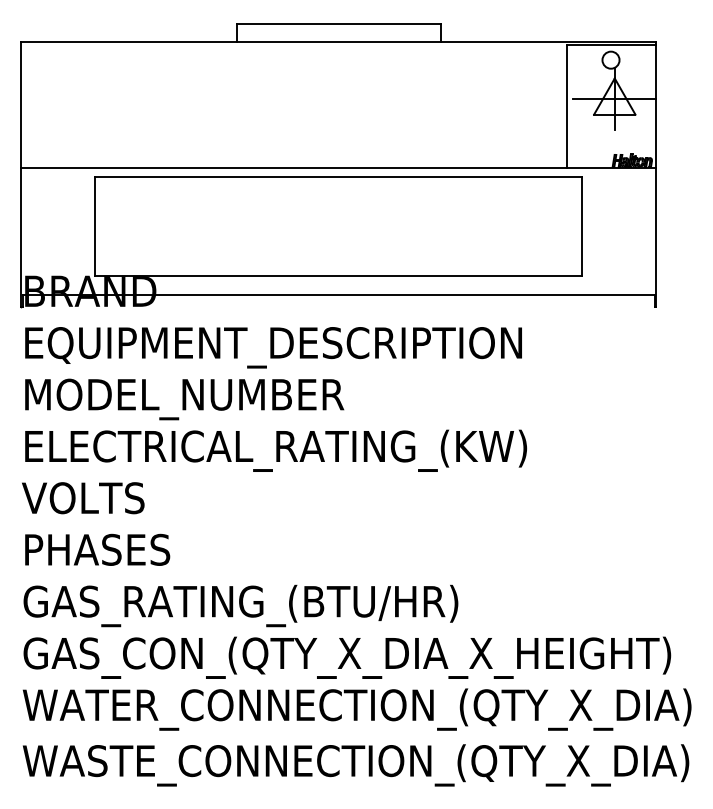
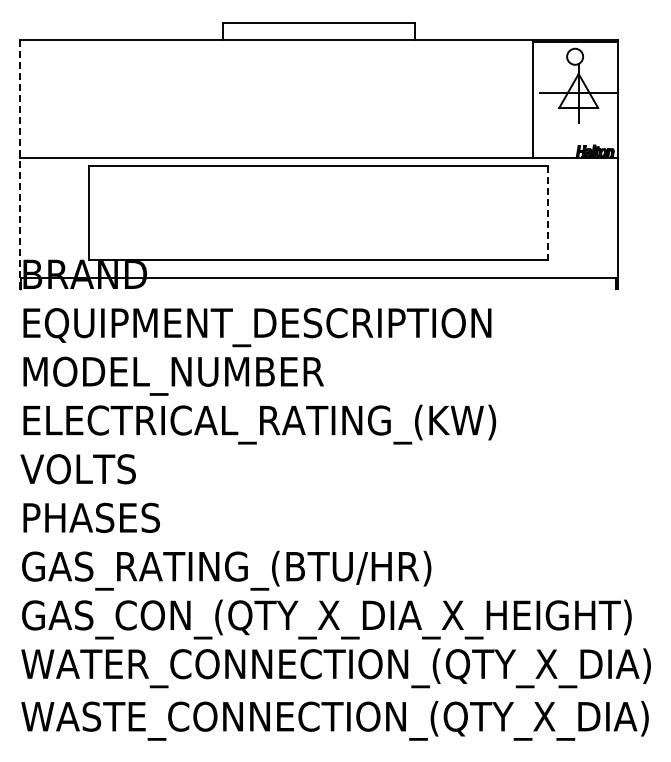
line: (20, 174) -> (19, 164), solid -> dashed
line: (582, 226) -> (548, 213), solid -> dashed

